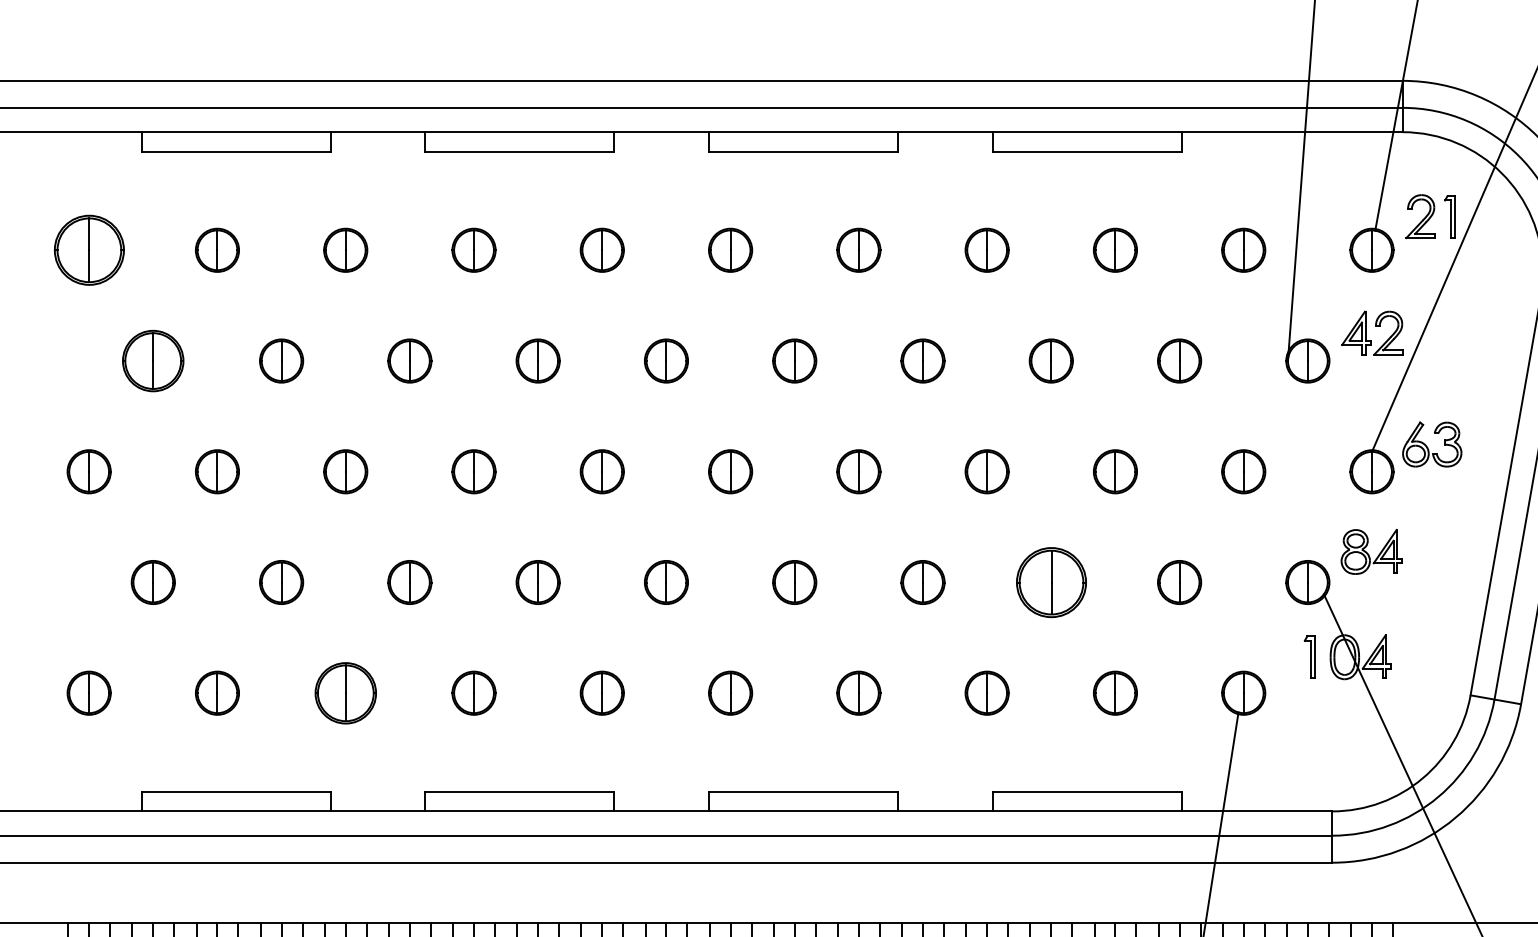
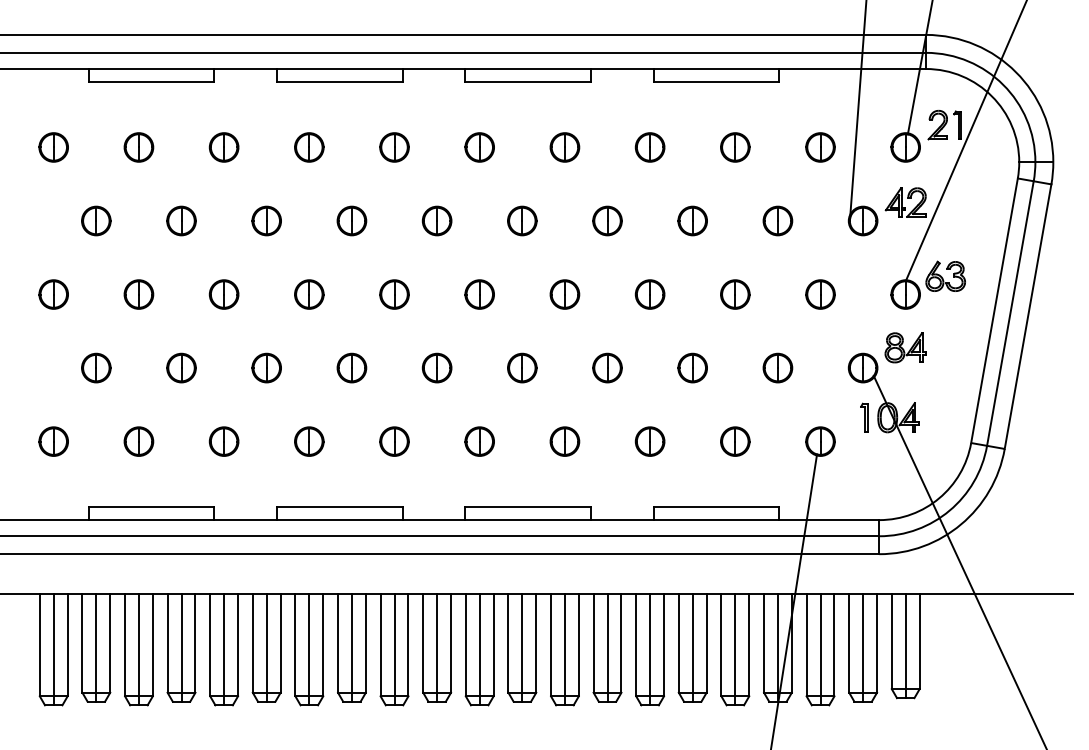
part: (88, 250) -> (53, 147), size x0.62
part: (153, 360) -> (96, 220), size x0.71
part: (1050, 581) -> (692, 367), size x0.62
part: (344, 693) -> (223, 441), size x0.71

